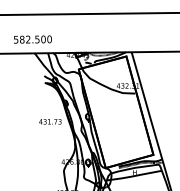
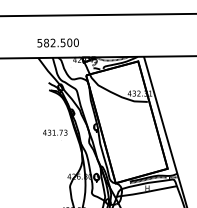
text: (32, 39) -> (57, 42), moved

